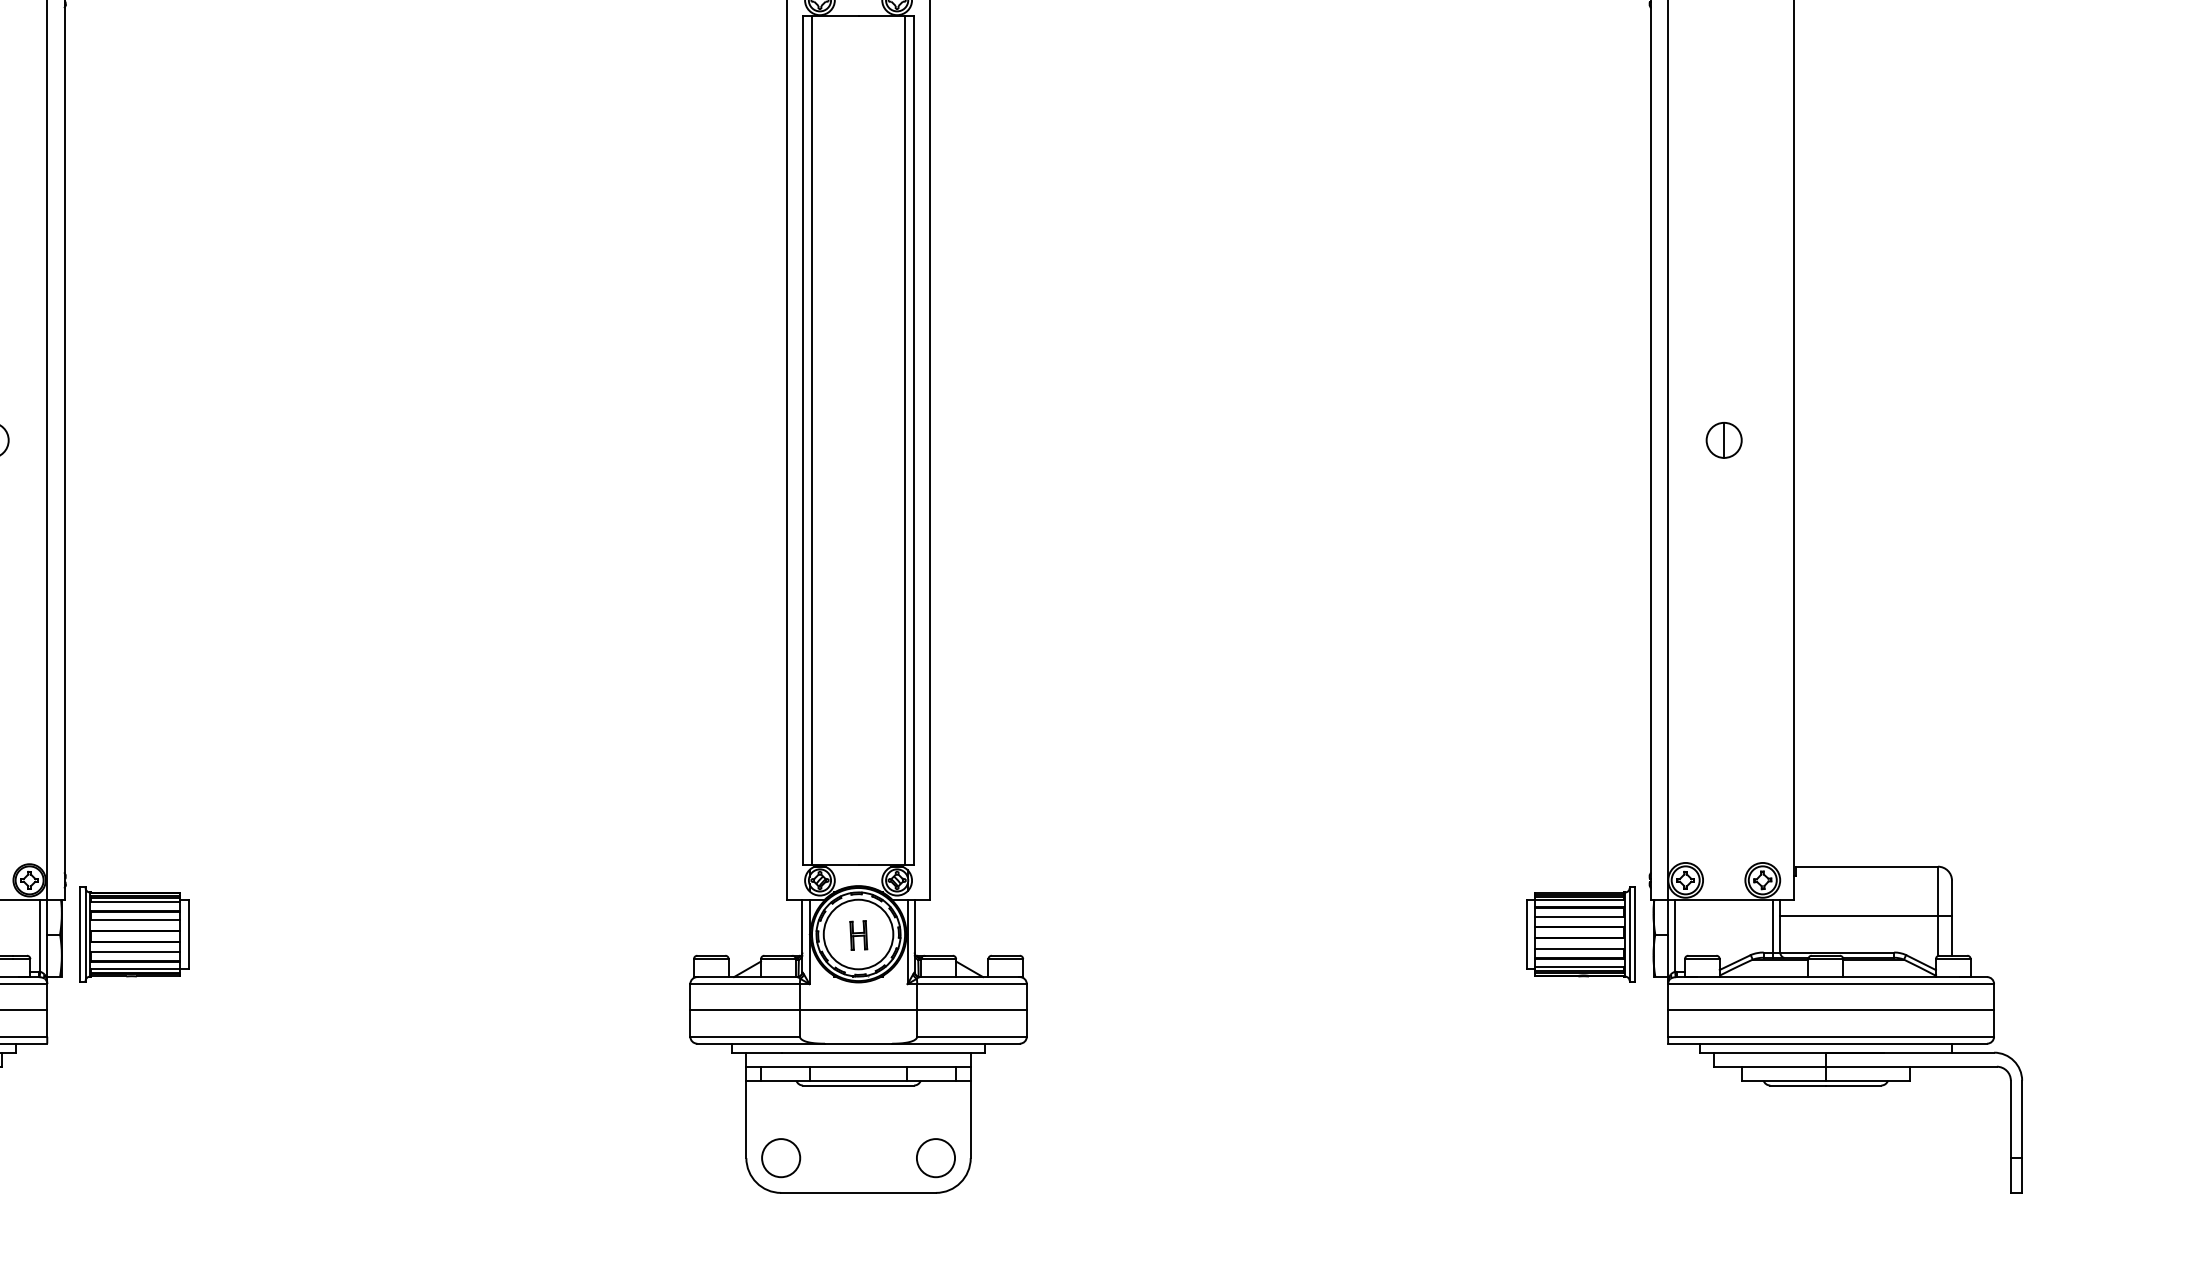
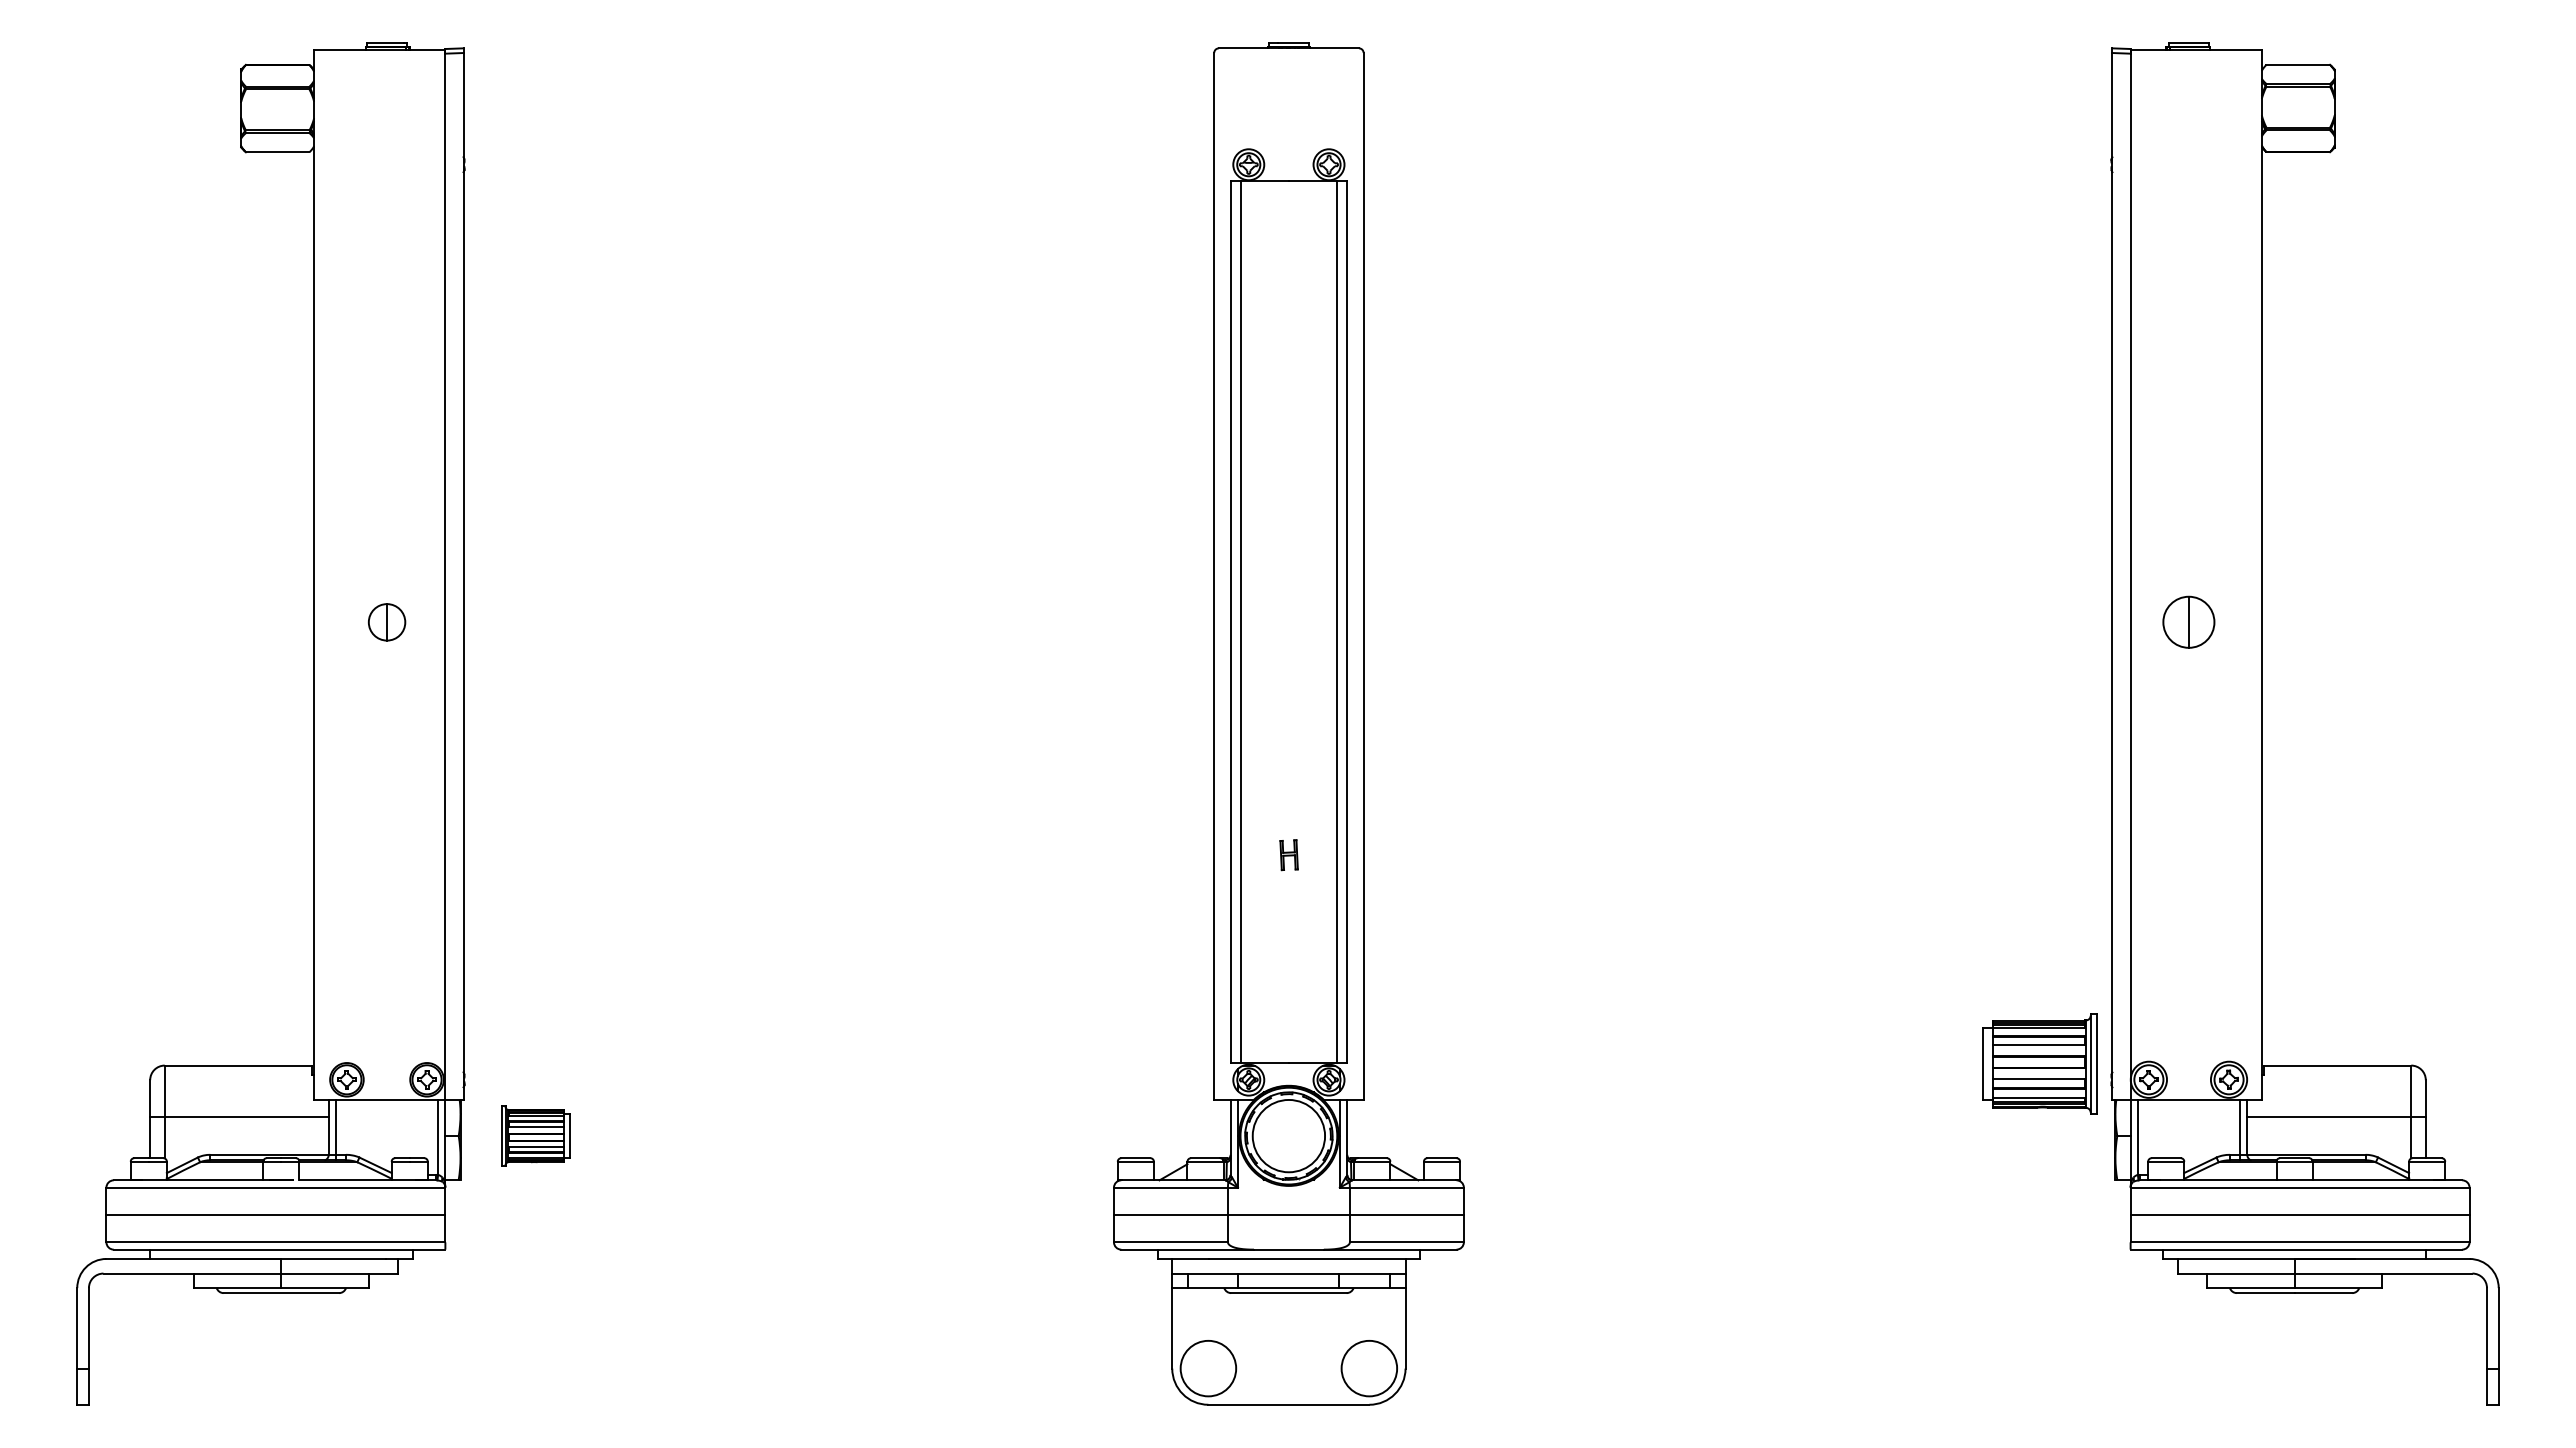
part: (1723, 440) -> (2188, 622), size x1.4
part: (133, 933) -> (535, 1135), size x0.6
part: (1580, 933) -> (2039, 1063), moved
part: (858, 935) -> (1288, 855), moved
circle: (781, 1158) -> (1208, 1368), size x1.4
circle: (936, 1158) -> (1369, 1368), size x1.4

